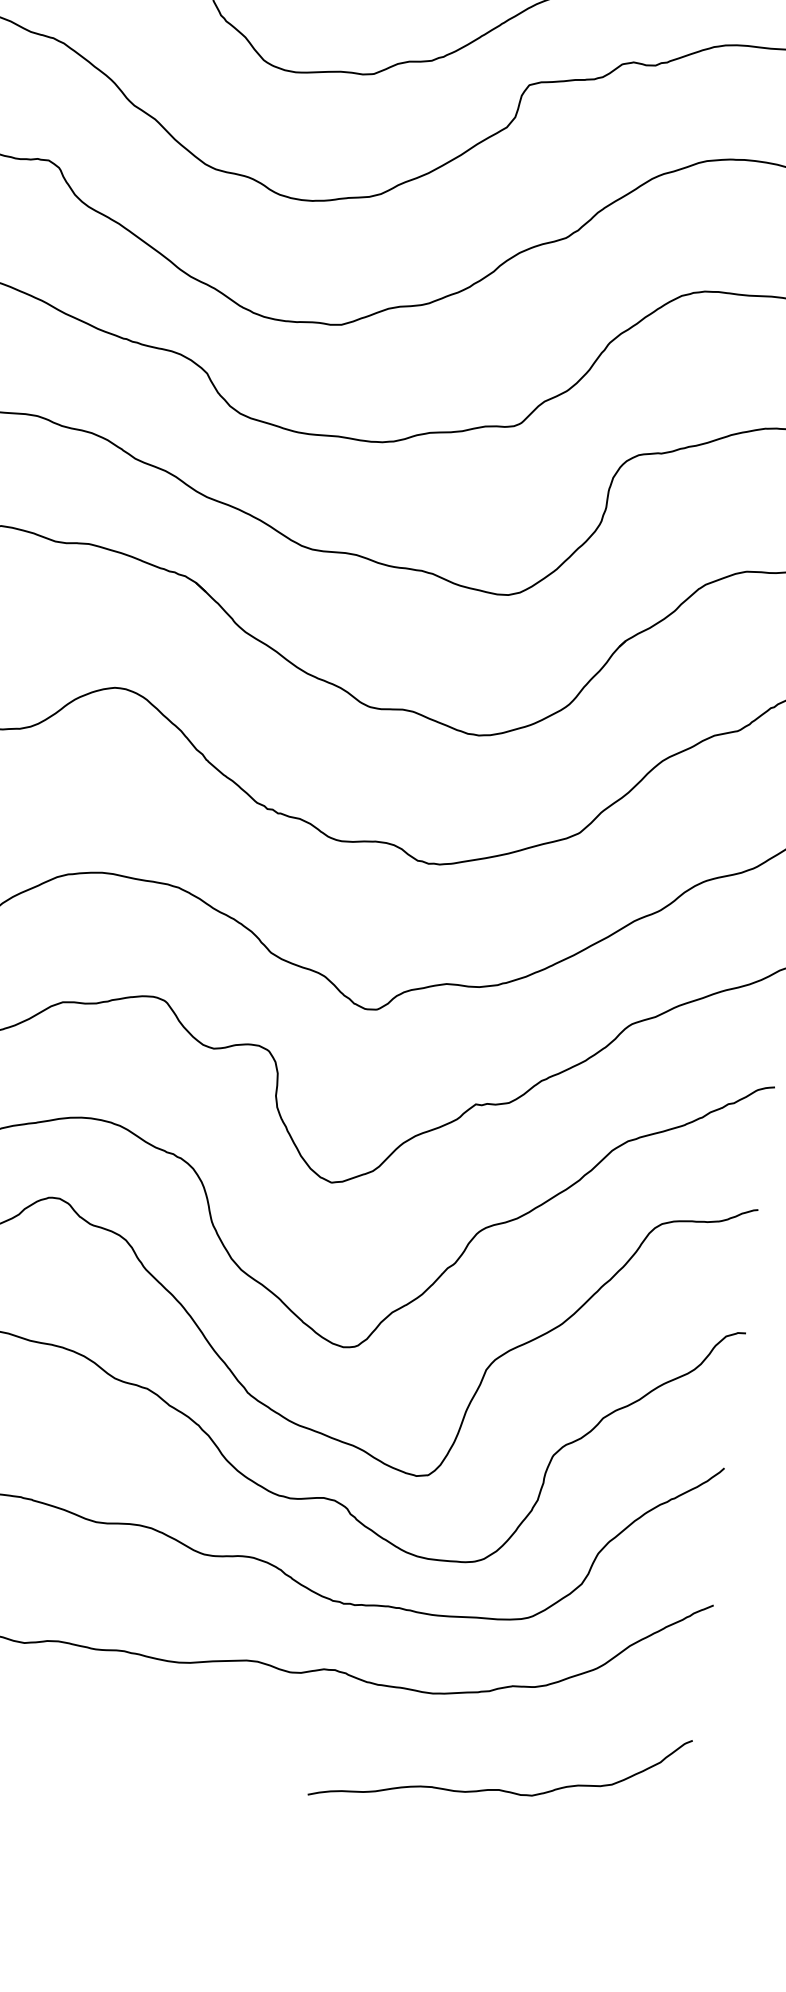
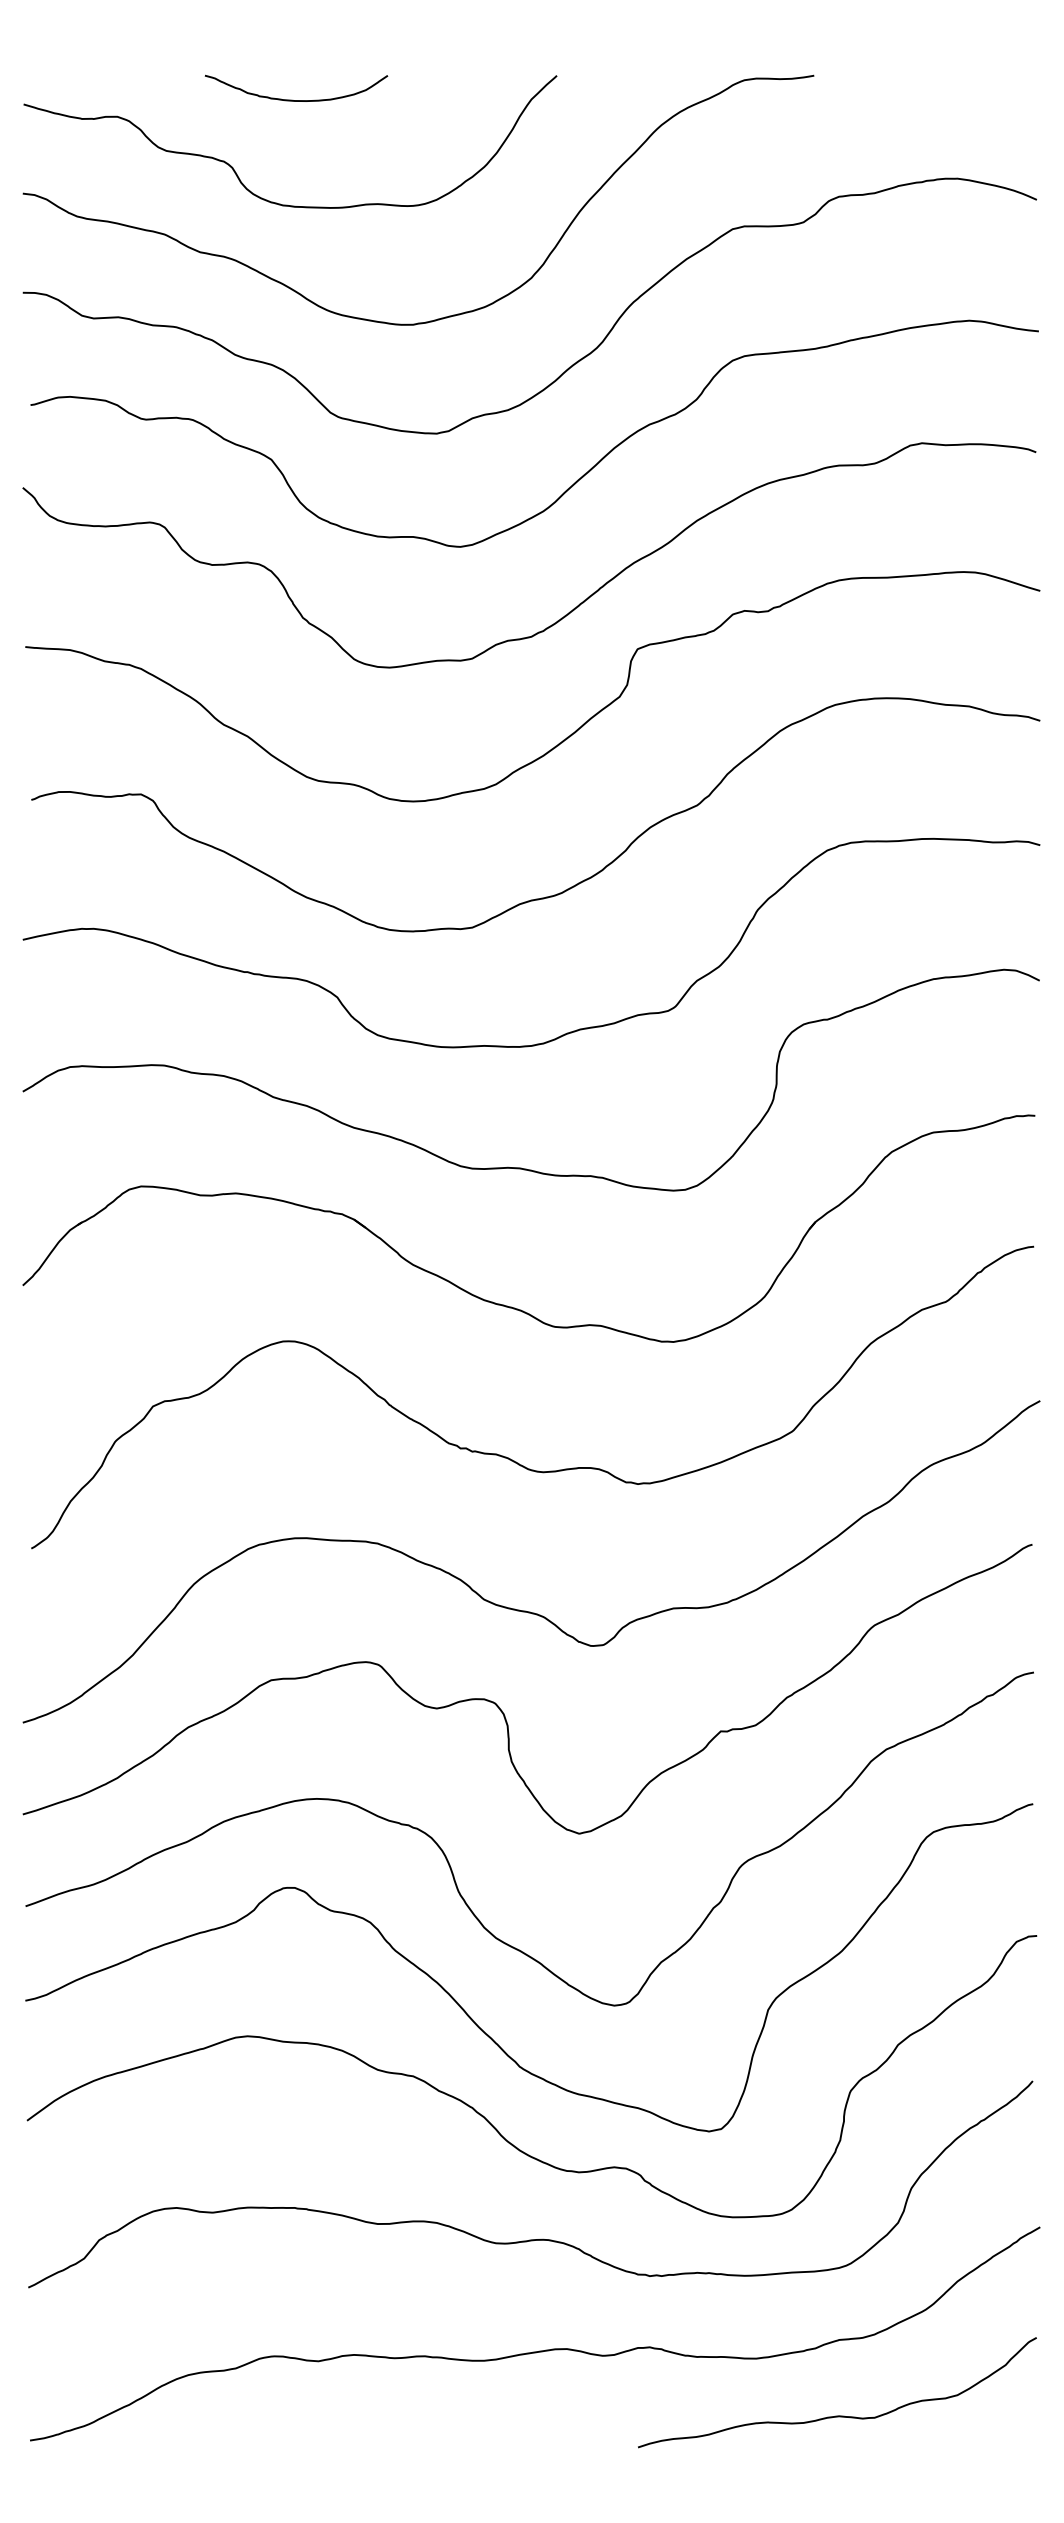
curve: (497, 1789) -> (837, 2415), moved

